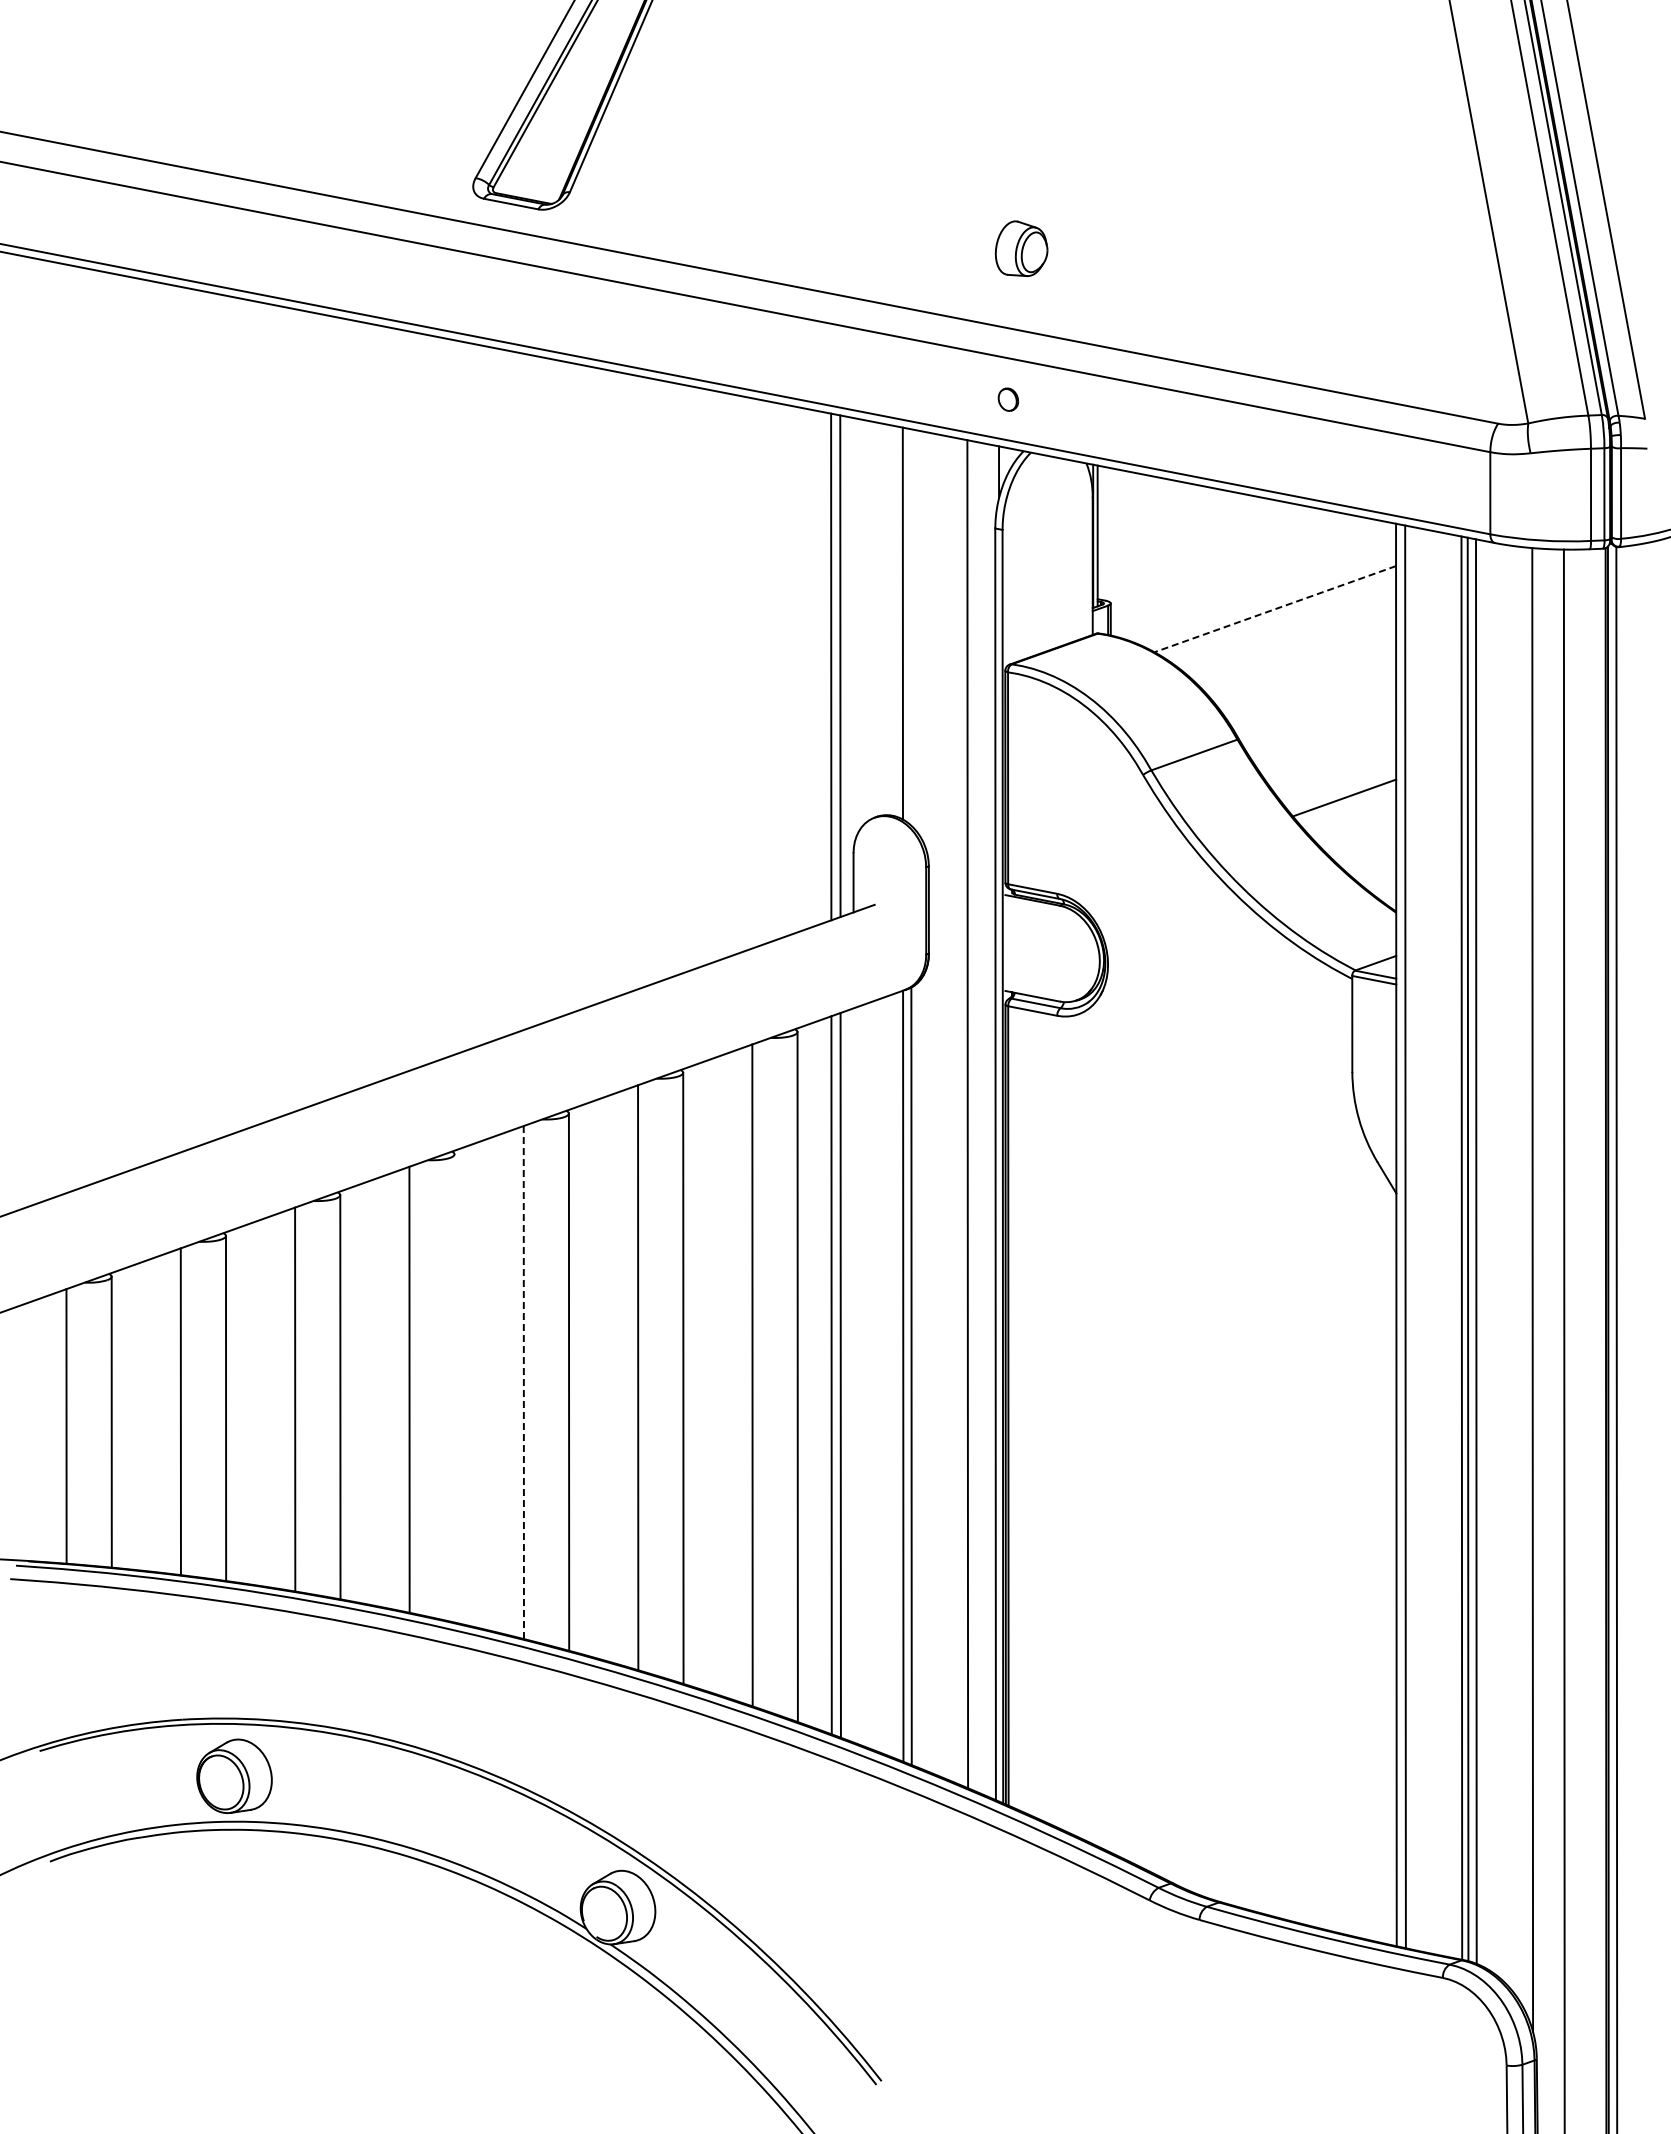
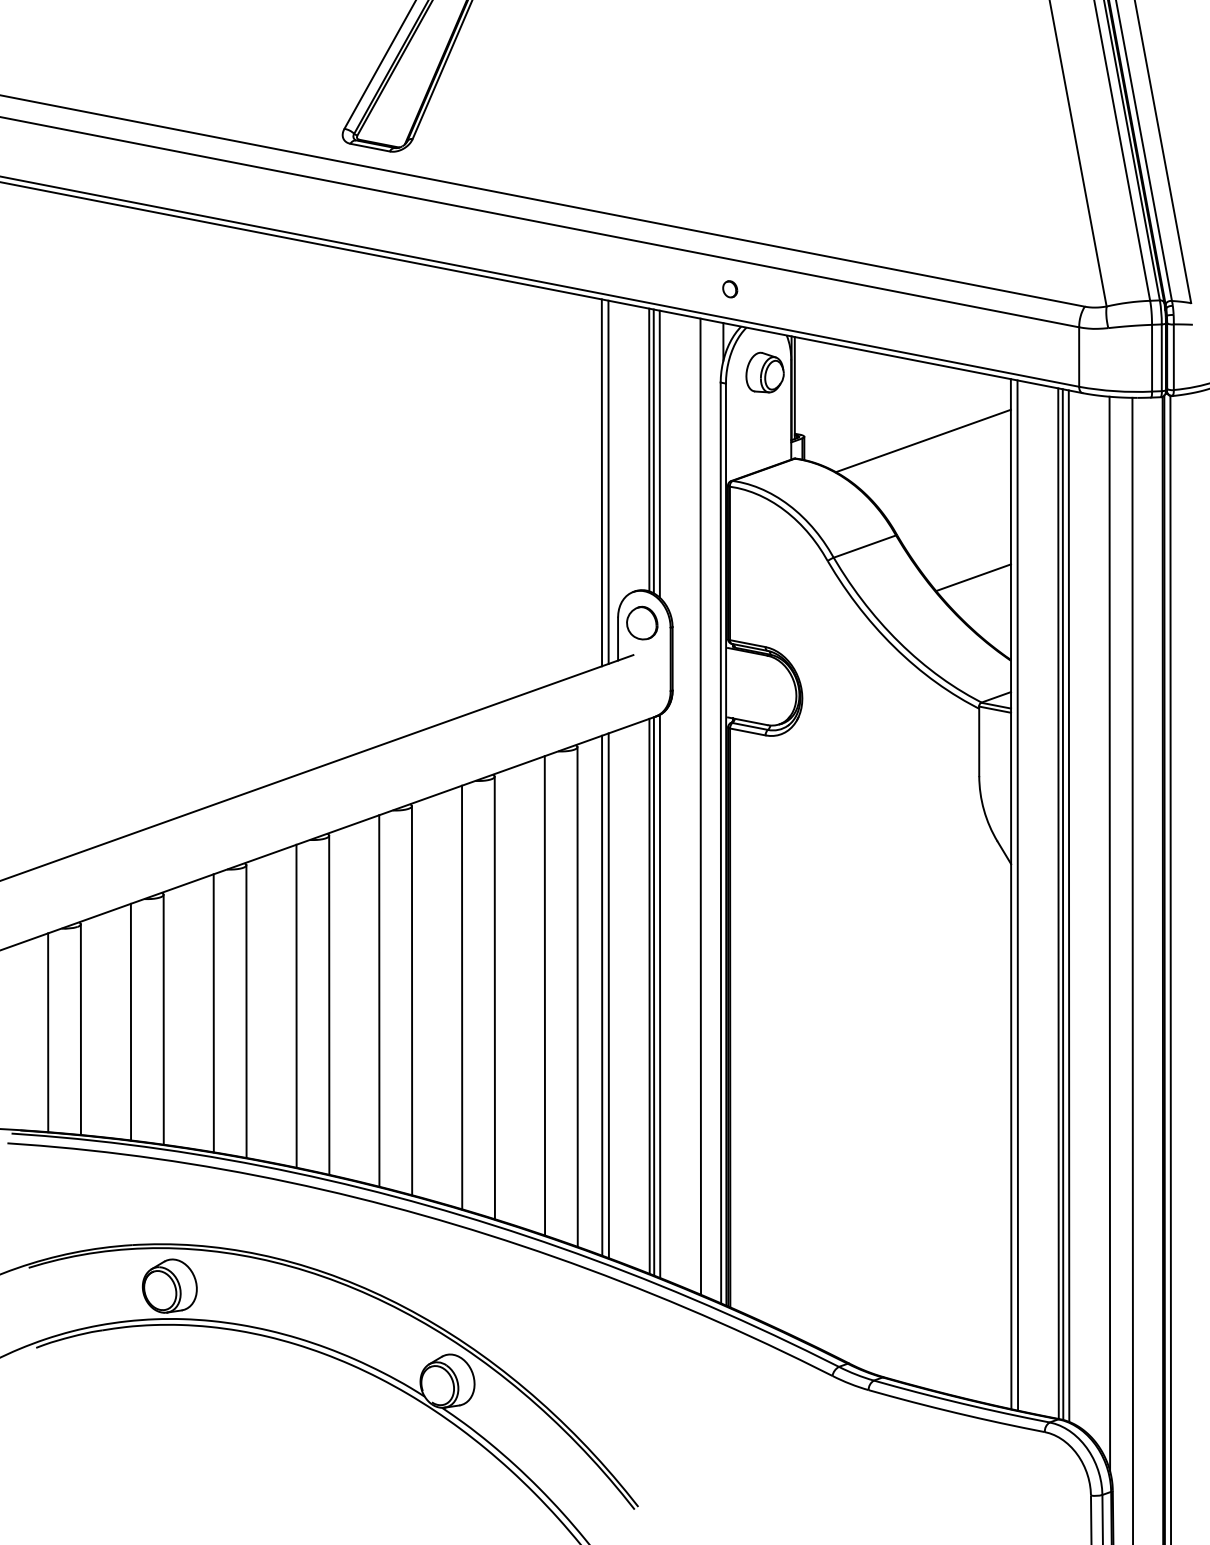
part: (1021, 248) -> (765, 372), moved
line: (1274, 609) -> (922, 441), dashed -> solid
line: (896, 621) -> (649, 449), added
line: (911, 627) -> (660, 454), added
part: (886, 860) -> (641, 622), added
line: (896, 1375) -> (649, 995), added
line: (523, 1382) -> (379, 1000), dashed -> solid
line: (454, 1388) -> (329, 1005), added

